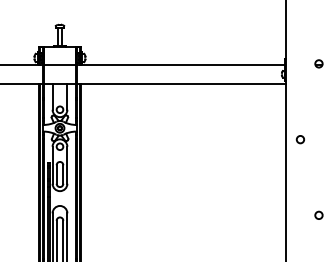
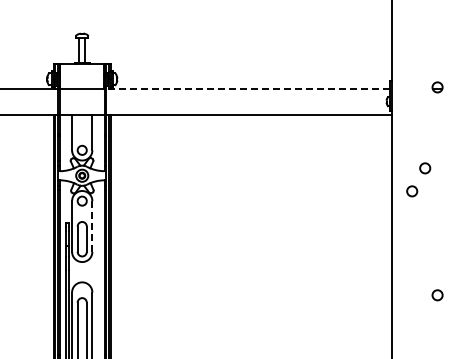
line: (180, 65) -> (247, 89), solid -> dashed
circle: (310, 122) -> (425, 168), added
line: (67, 165) -> (92, 227), solid -> dashed

